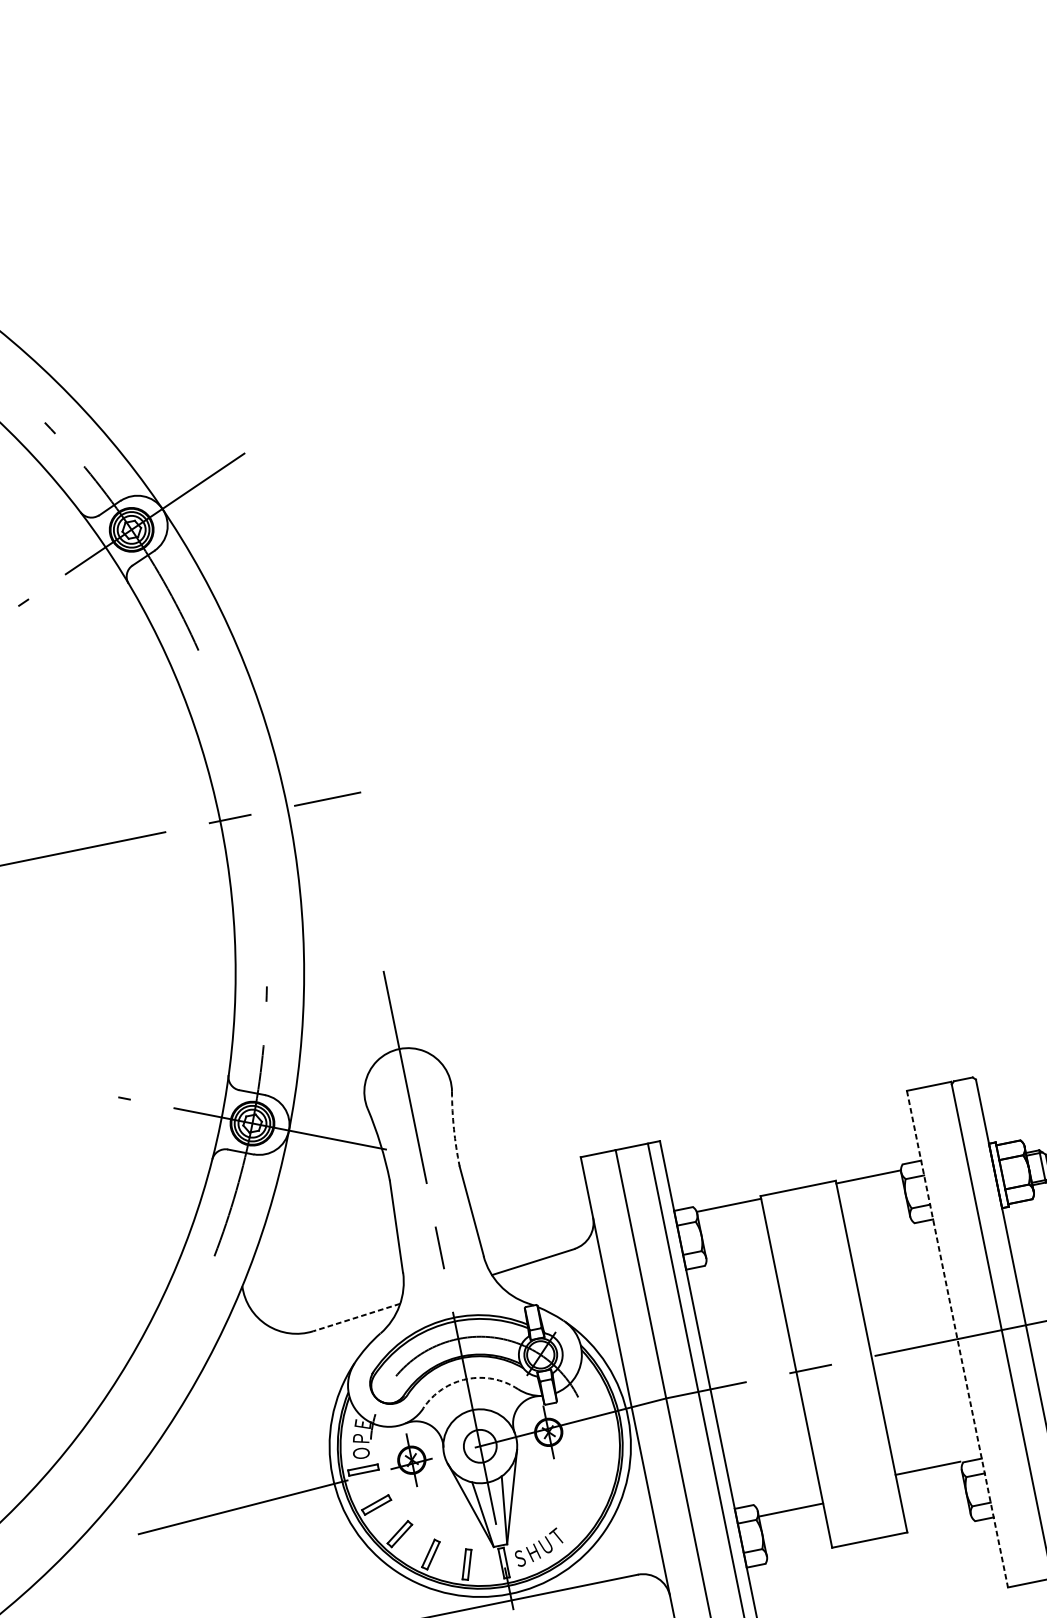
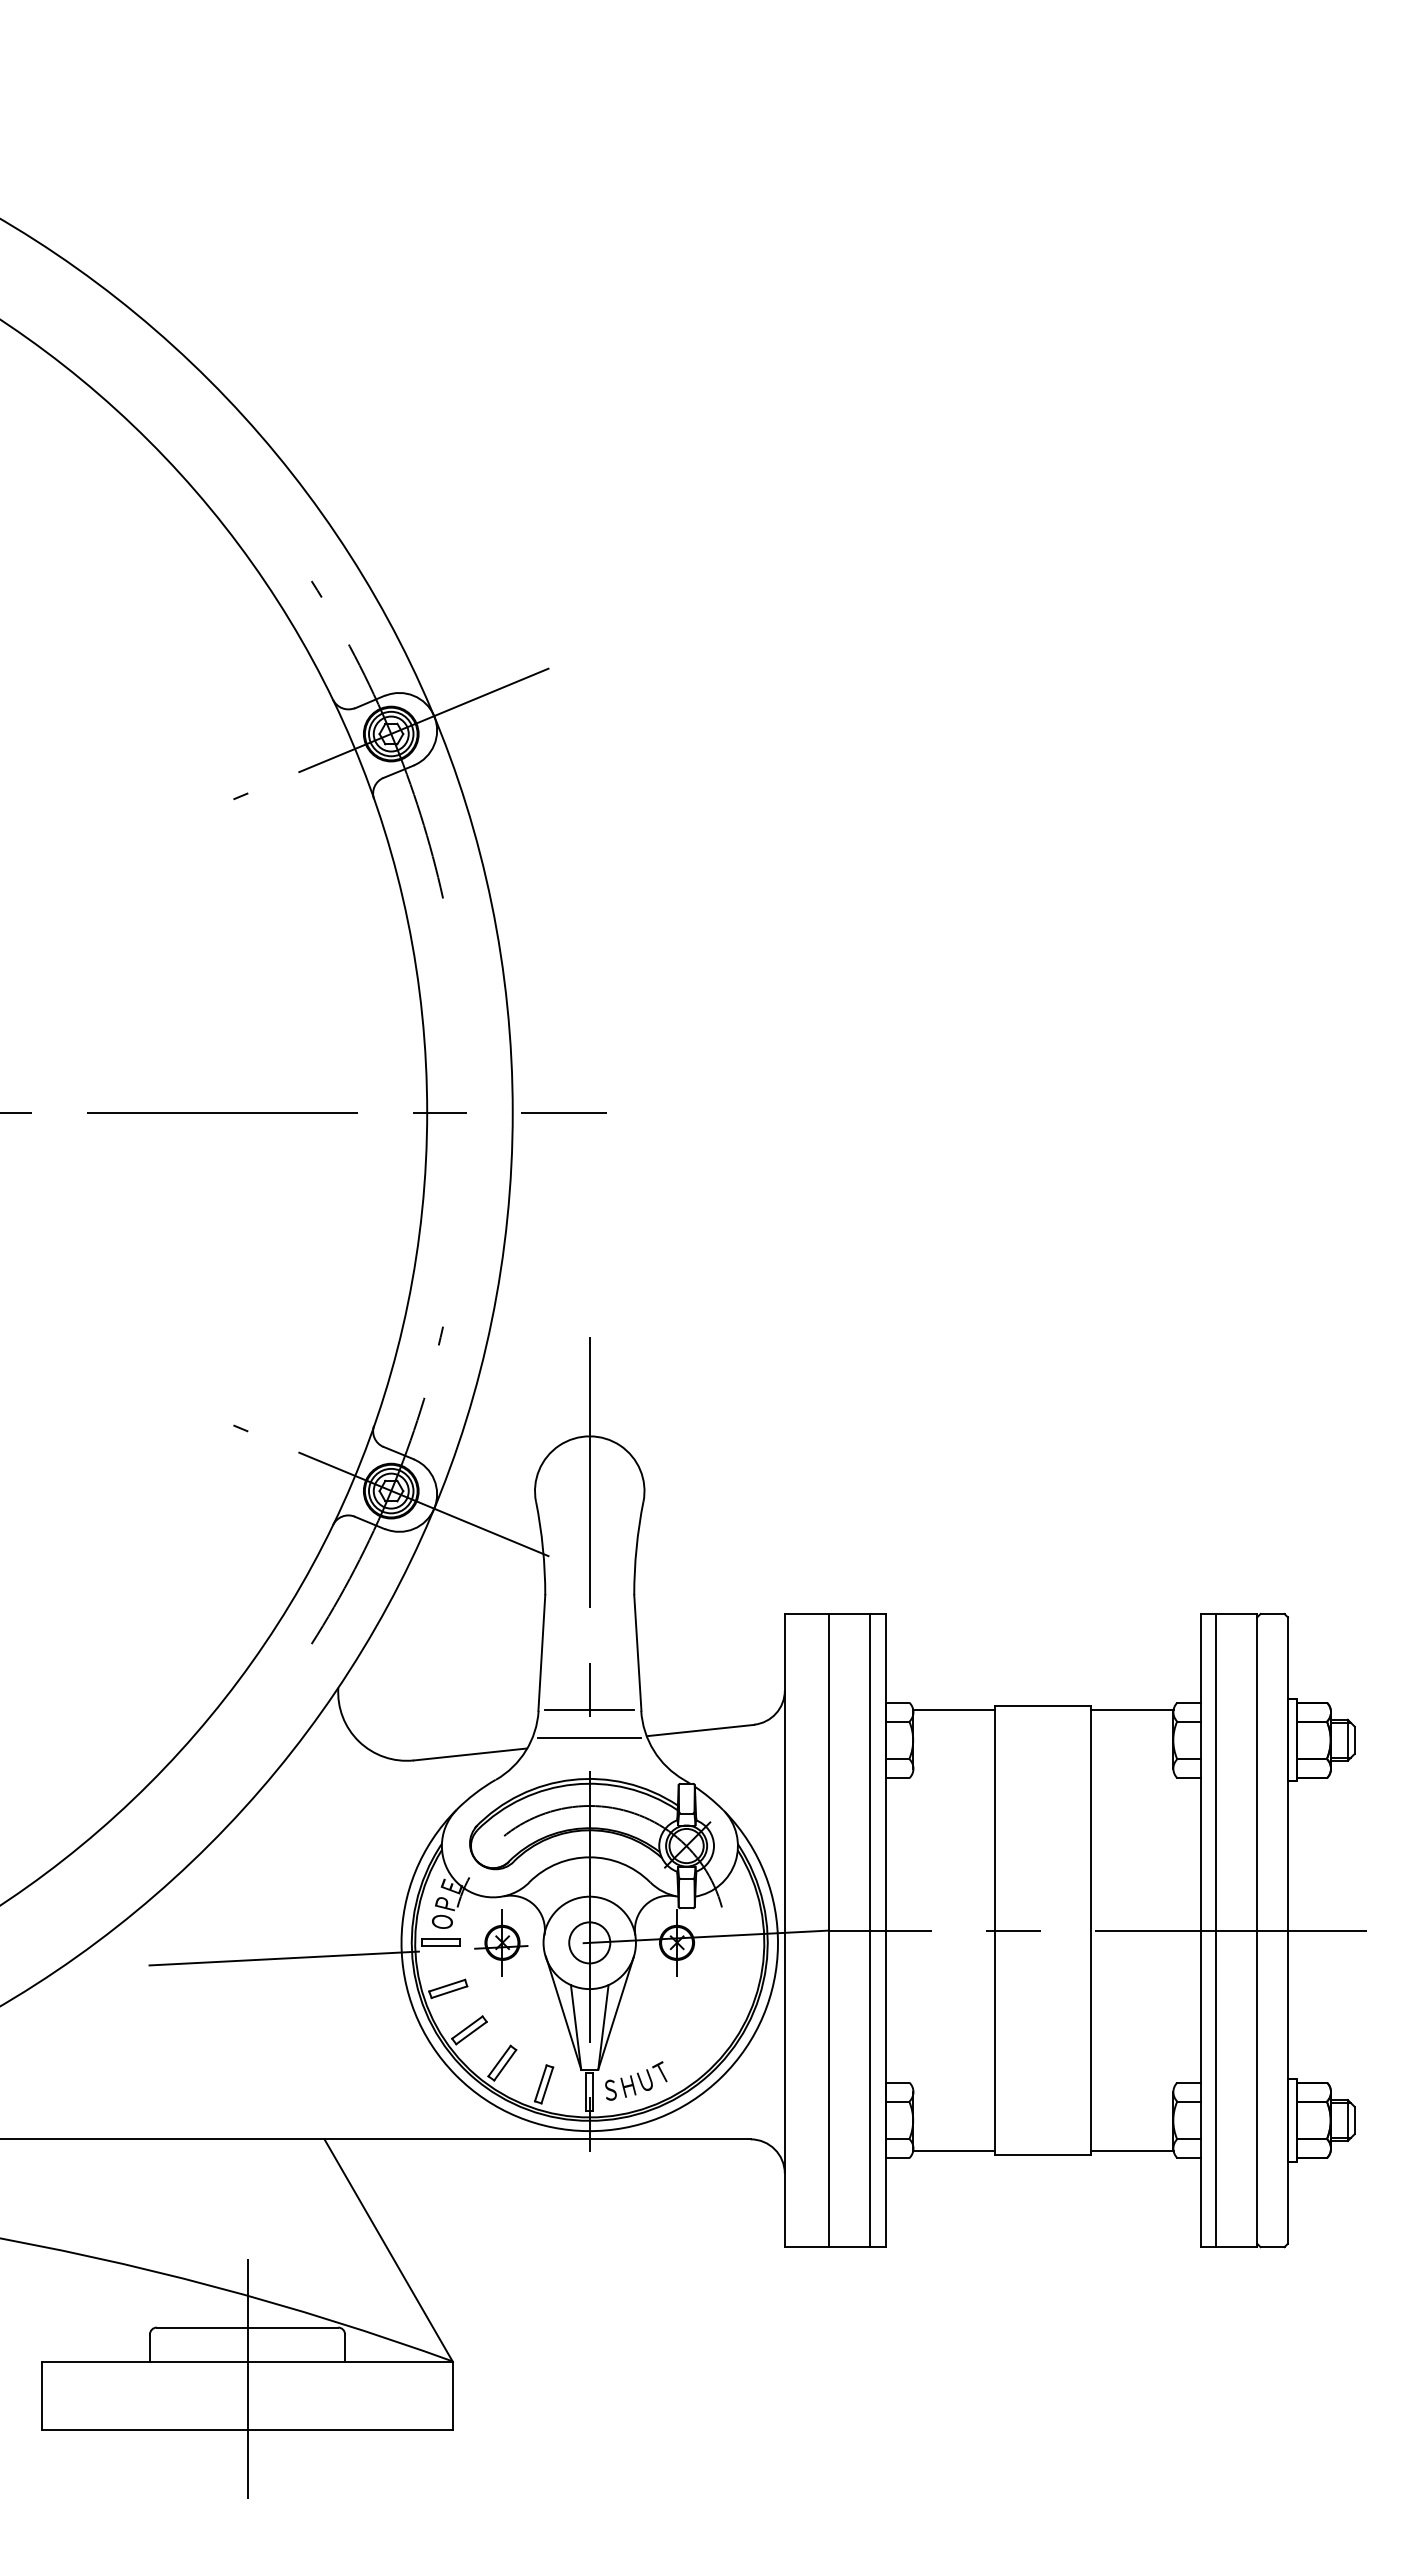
arc: (453, 1129) -> (636, 1548), dashed -> solid
line: (442, 1264) -> (589, 1710), added
line: (447, 1285) -> (589, 1737), added
line: (356, 1317) -> (470, 1754), dashed -> solid
line: (969, 1336) -> (1216, 1930), added
line: (957, 1339) -> (1200, 1930), dashed -> solid
arc: (466, 1379) -> (589, 1857), dashed -> solid
line: (928, 1468) -> (1132, 2151), moved
line: (791, 1510) -> (954, 2151), moved

